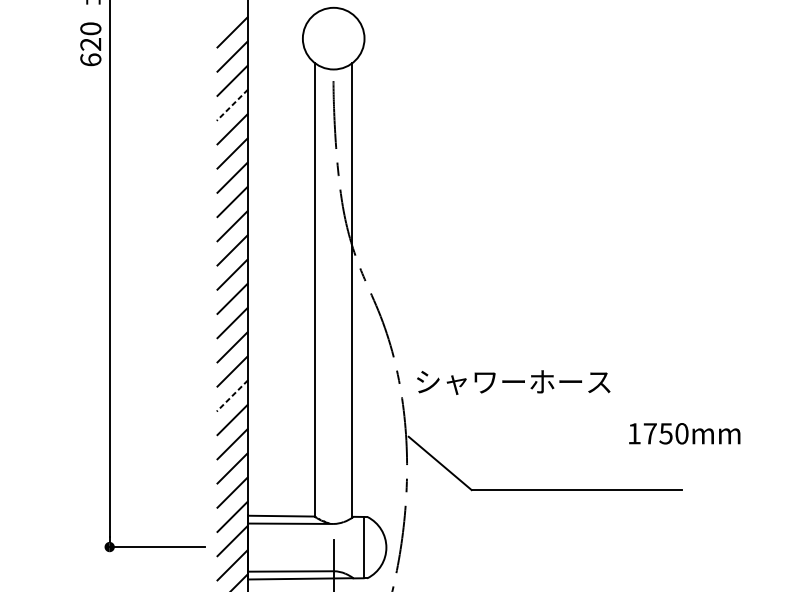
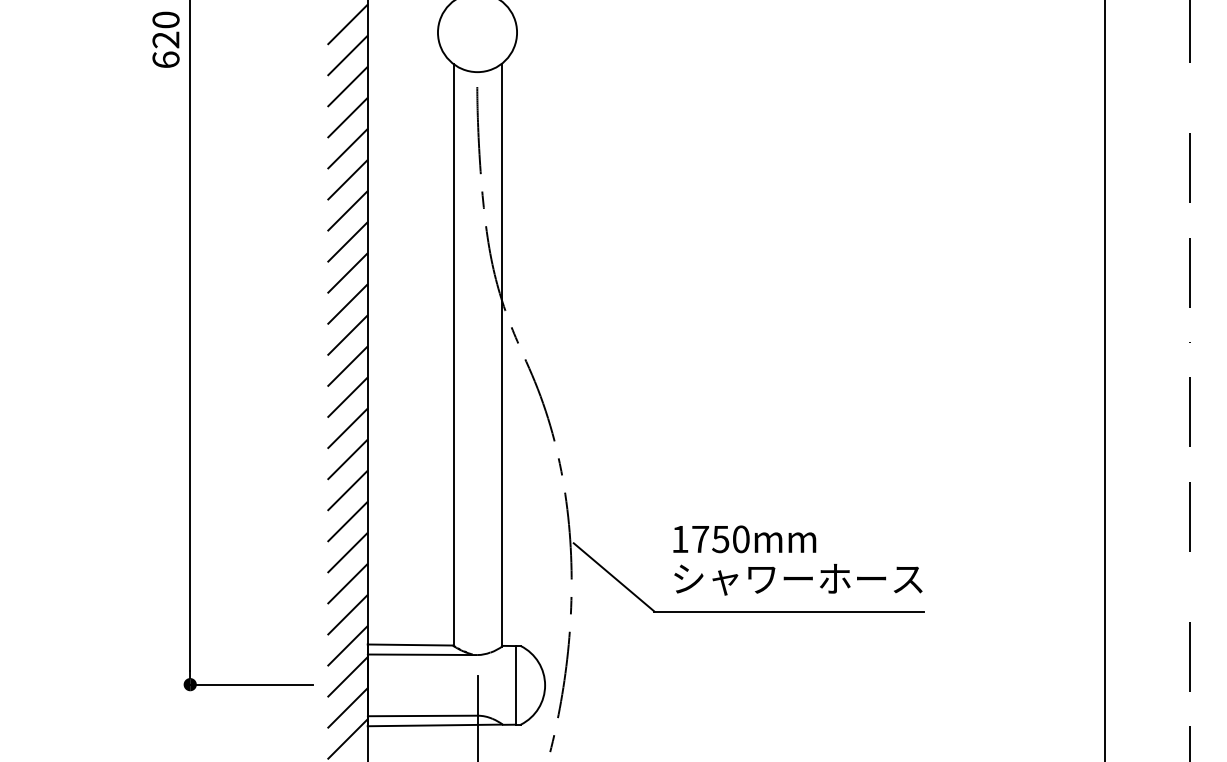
line: (232, 105) -> (347, 118), dashed -> solid
text: (513, 382) -> (798, 579), moved
line: (232, 396) -> (347, 491), dashed -> solid
text: (684, 433) -> (744, 539), moved

